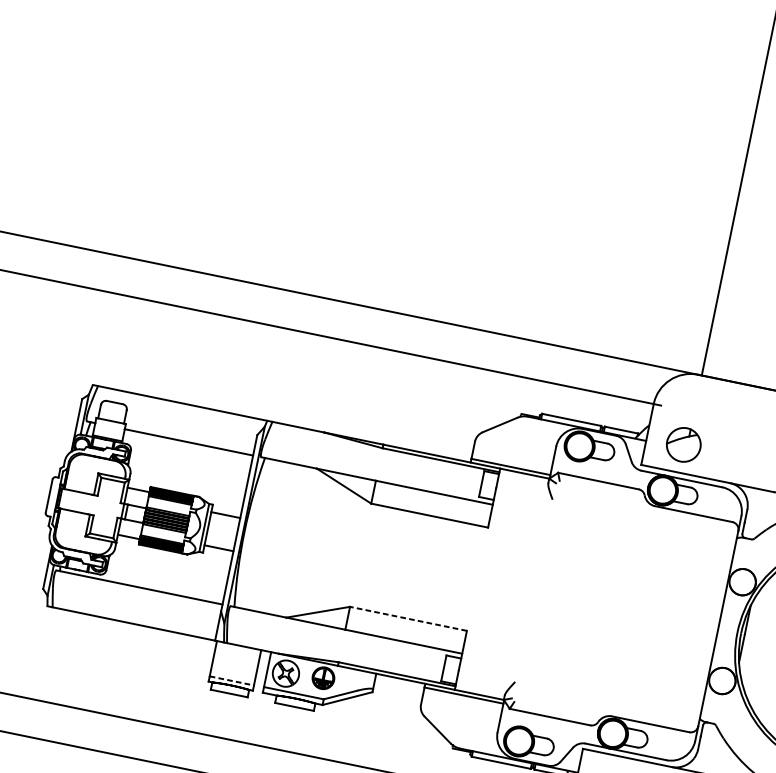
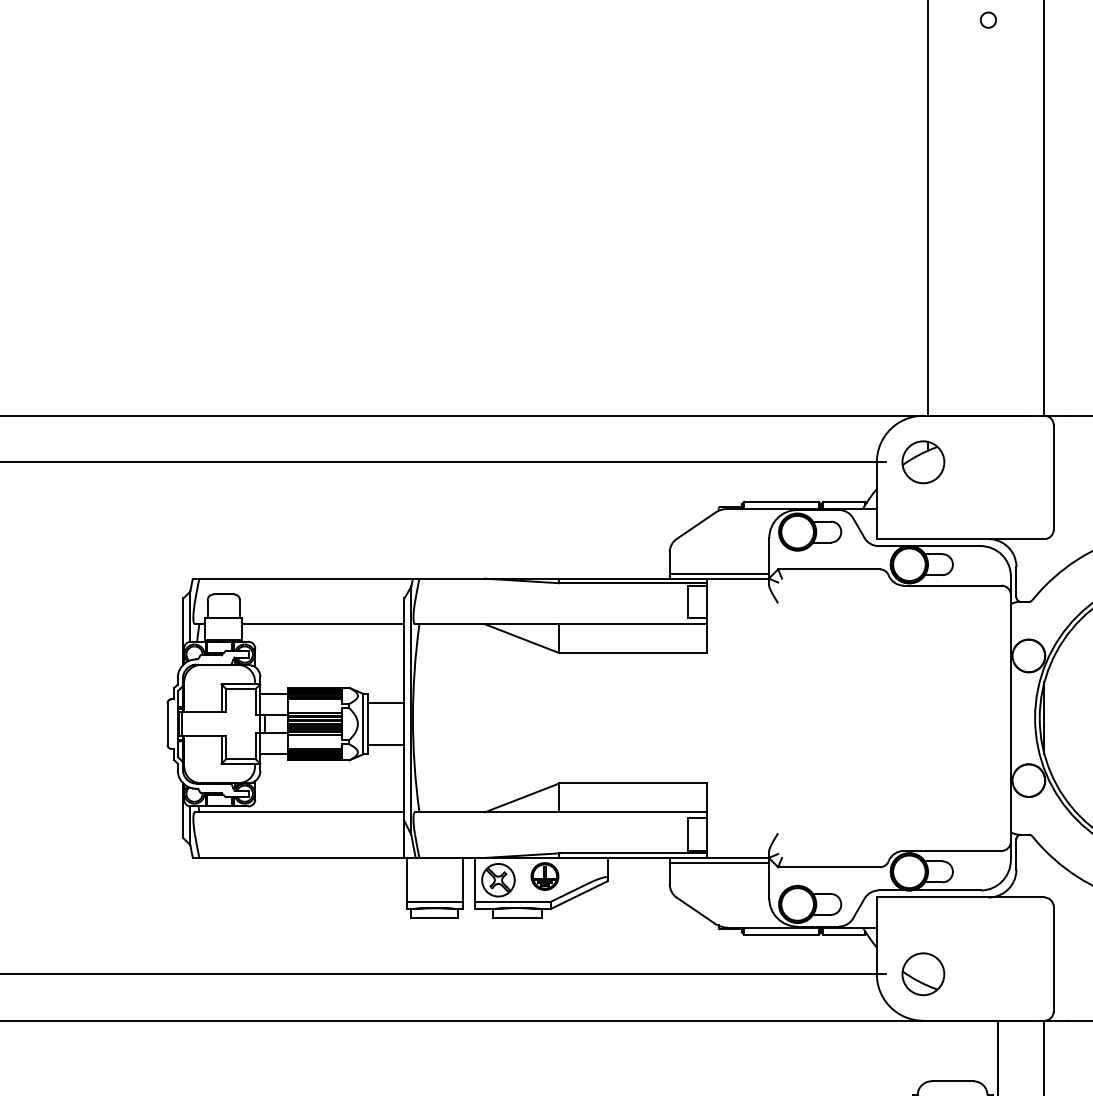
part: (683, 445) -> (923, 462), moved
line: (408, 618) -> (633, 783), dashed -> solid
line: (231, 680) -> (434, 902), dashed -> solid

